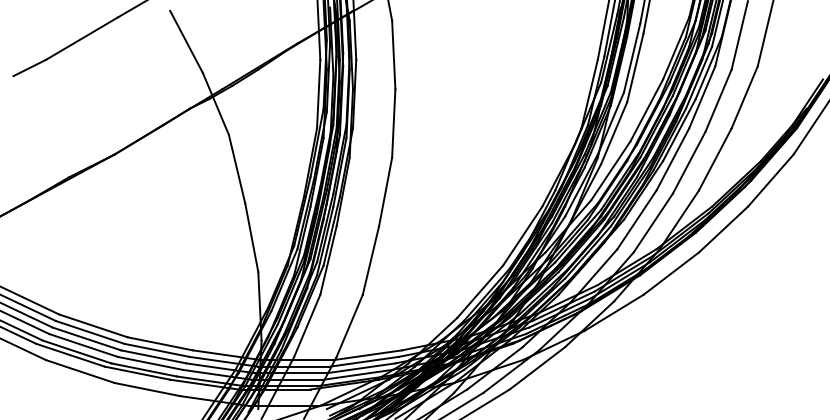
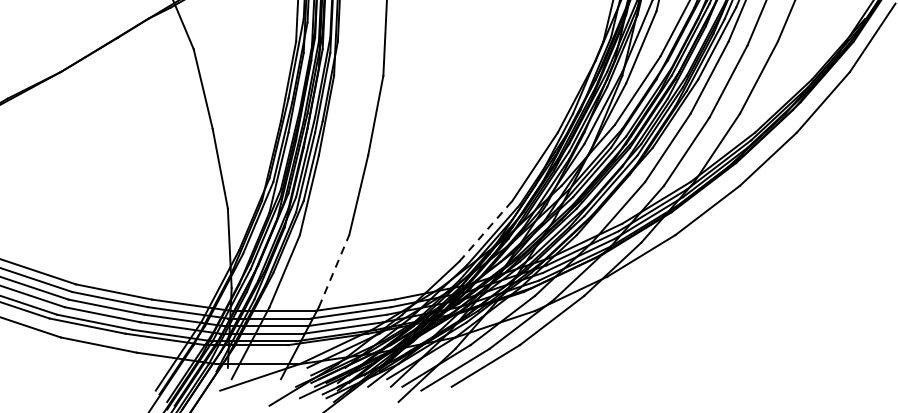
line: (480, 291) -> (486, 231), solid -> dashed
line: (349, 325) -> (333, 270), solid -> dashed

